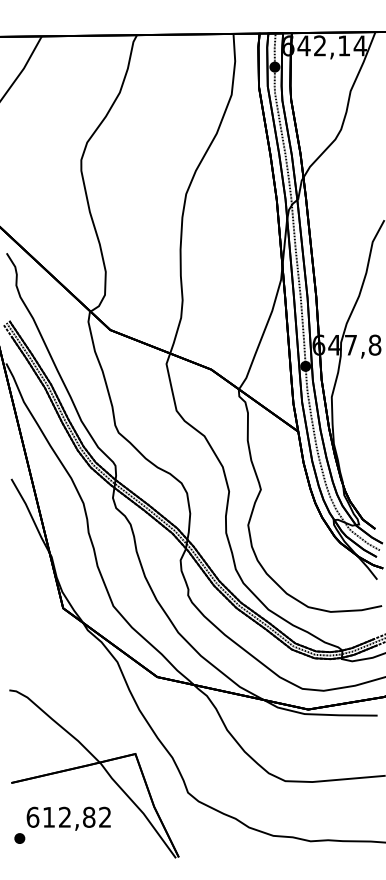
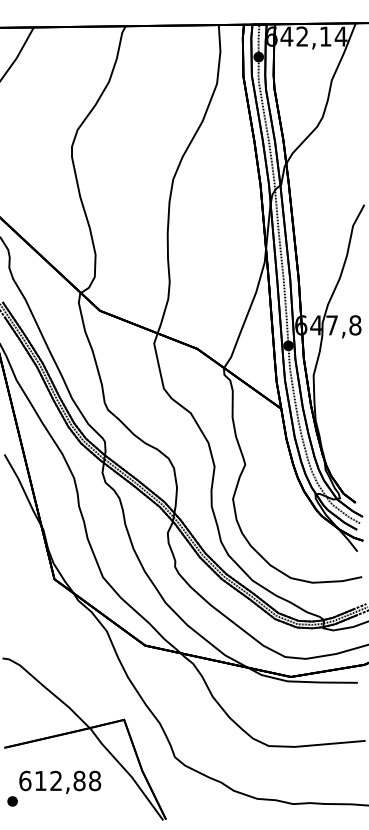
text: (105, 816) -> (95, 780), 612,82 -> 612,88

